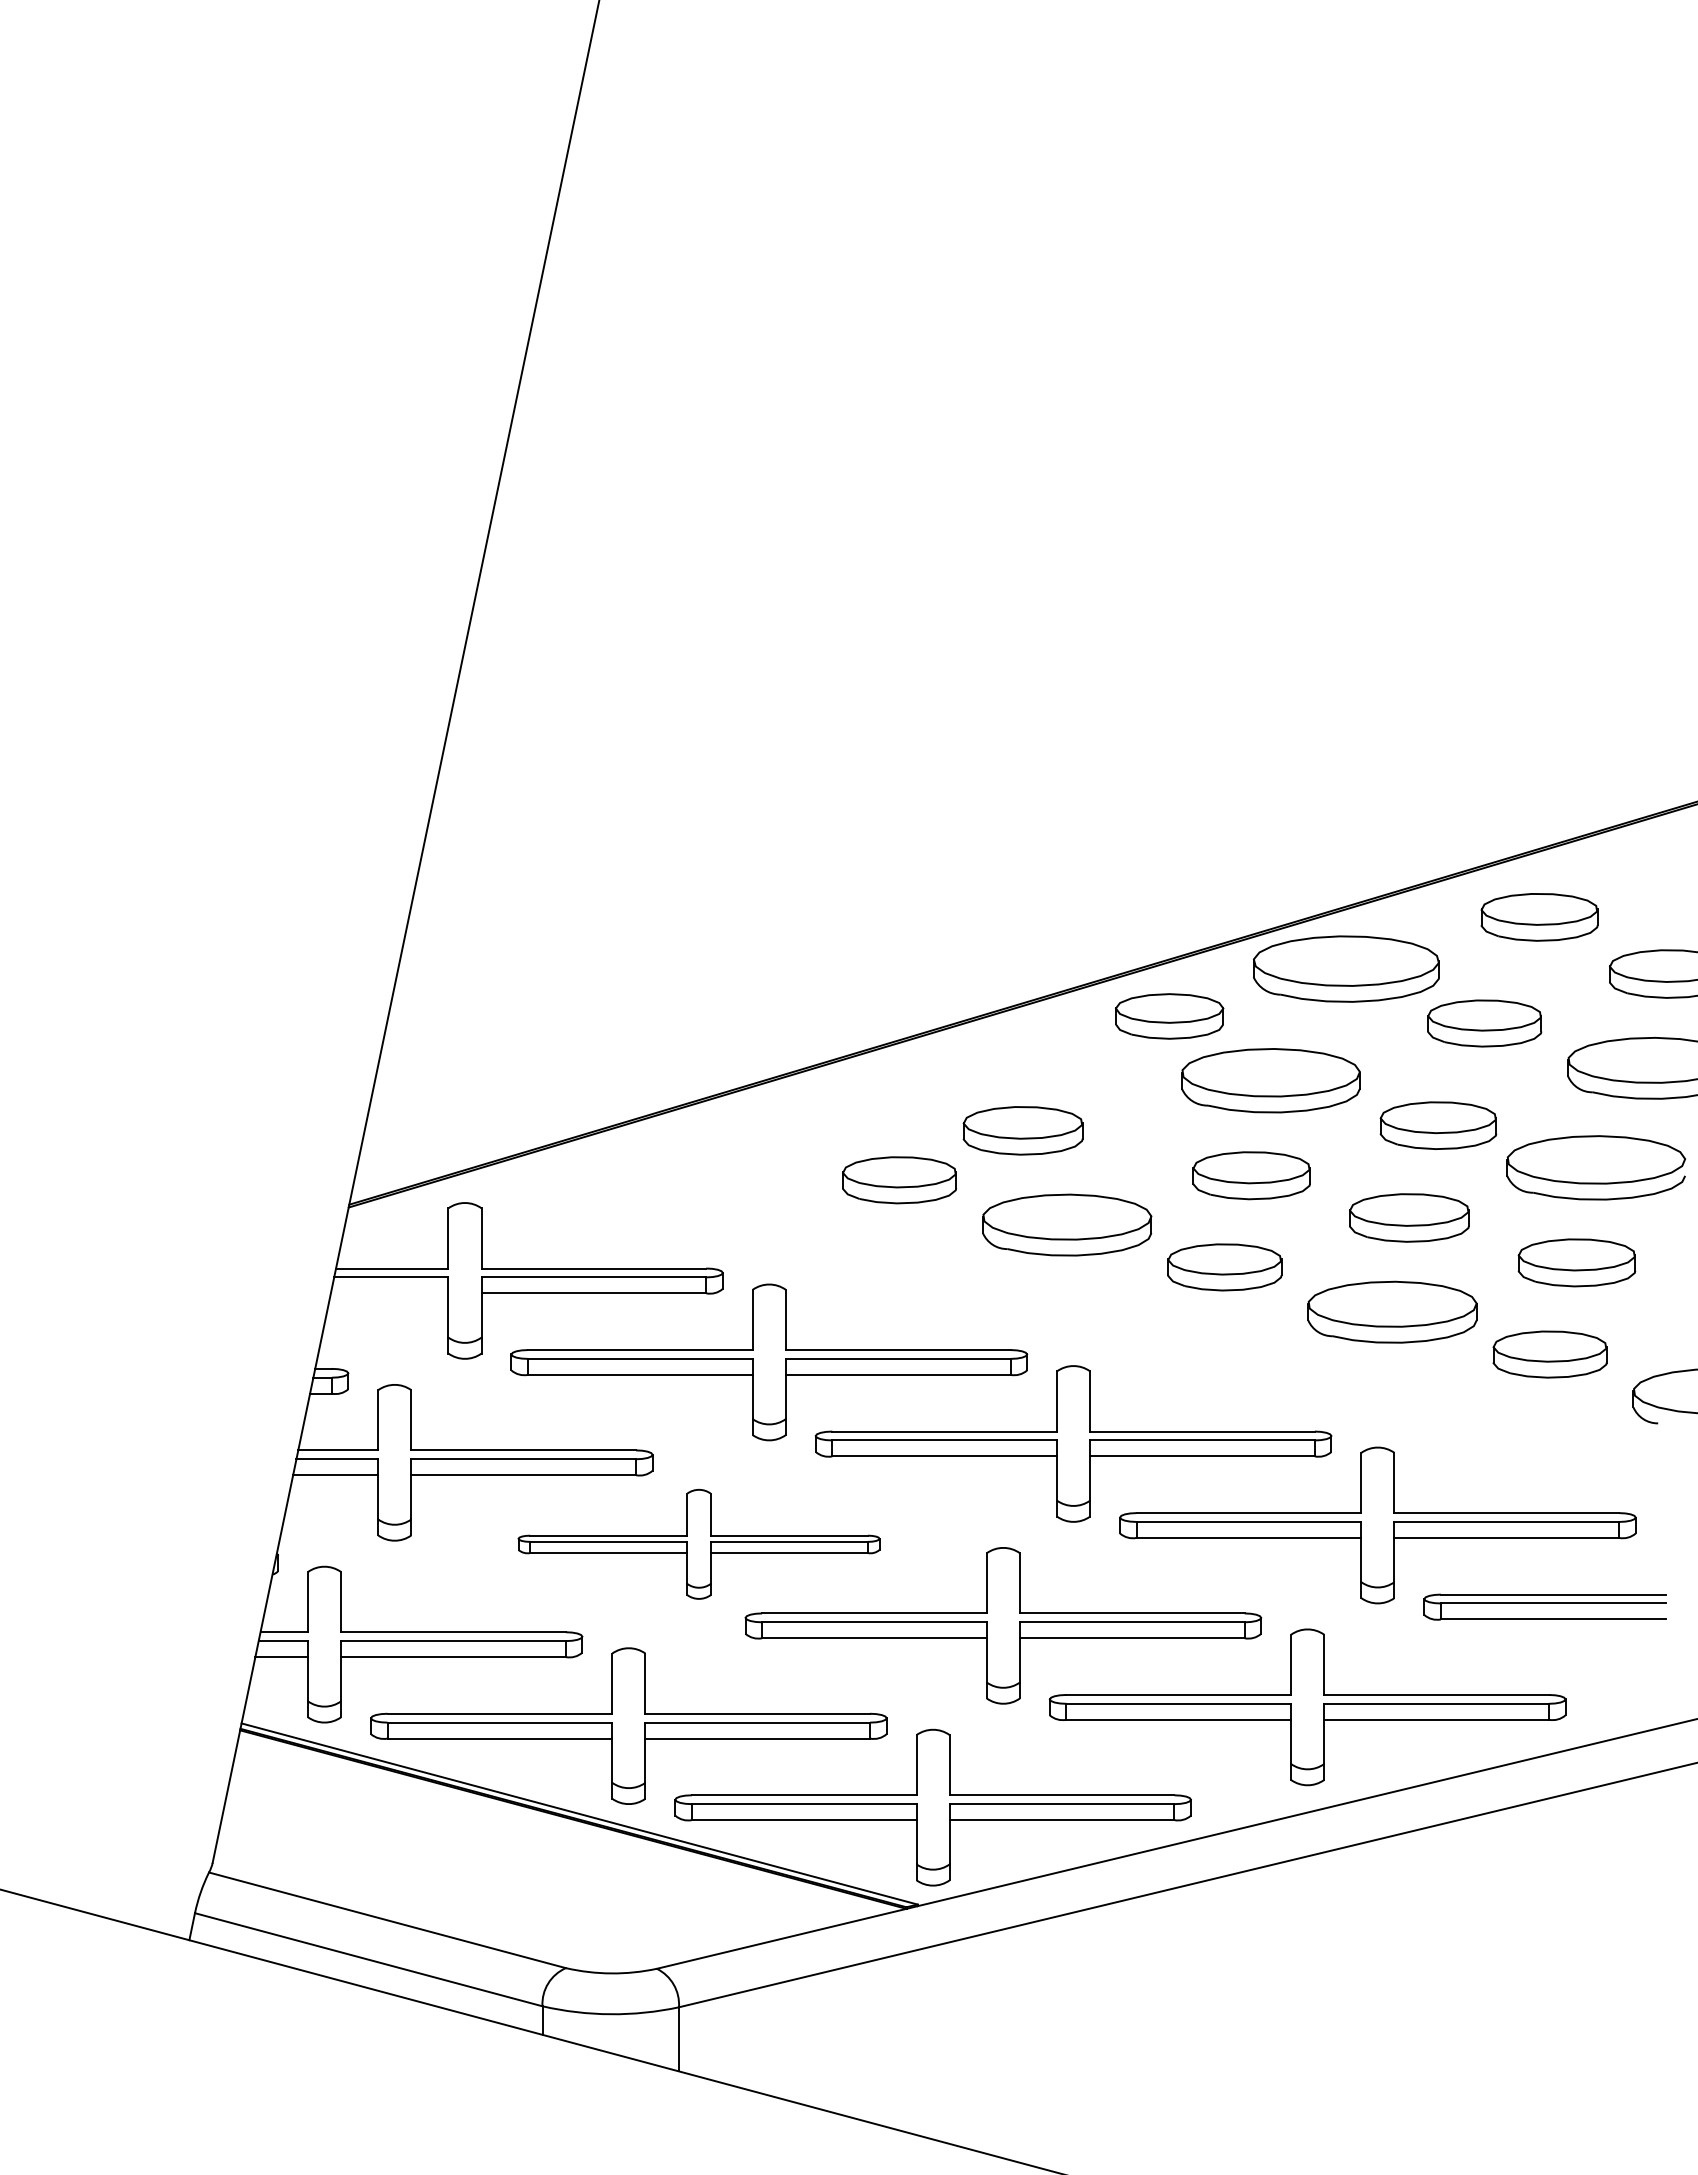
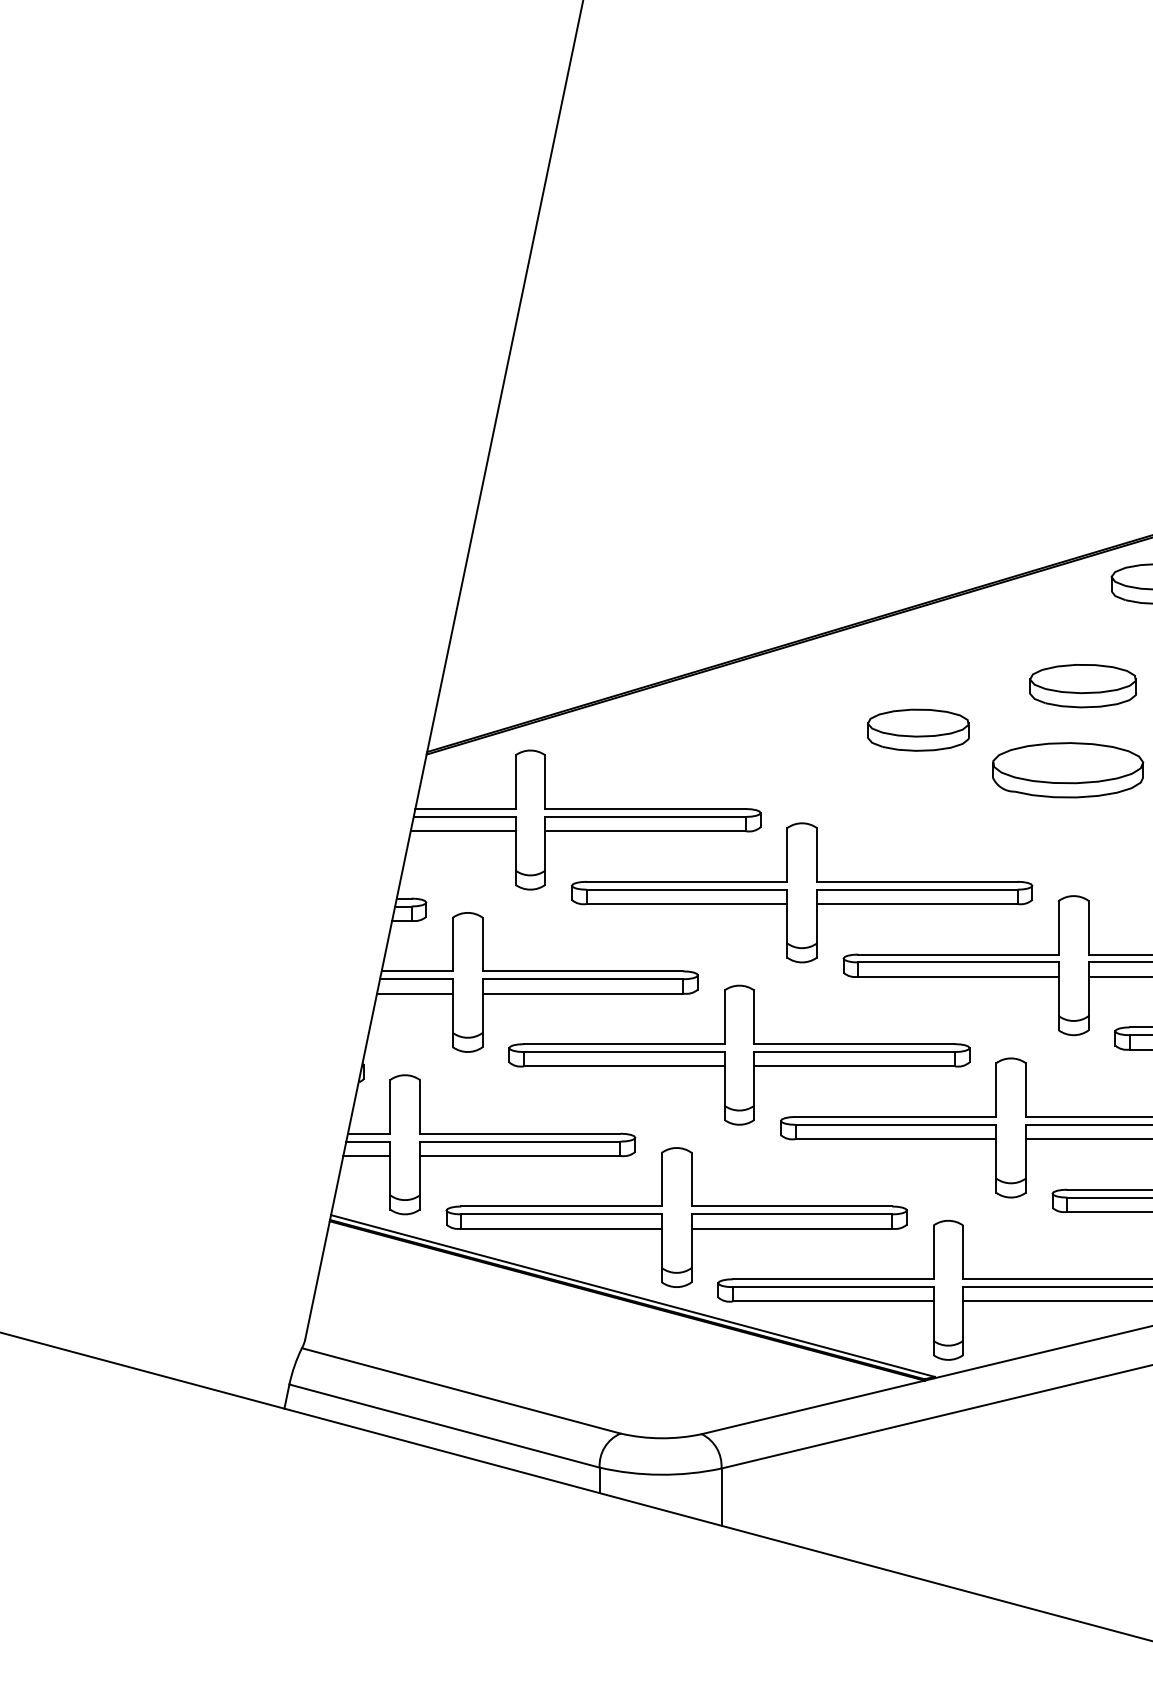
part: (1022, 1130) -> (1082, 685), moved
line: (389, 1293) -> (463, 831), added
part: (698, 1544) -> (738, 1055), size x1.43

